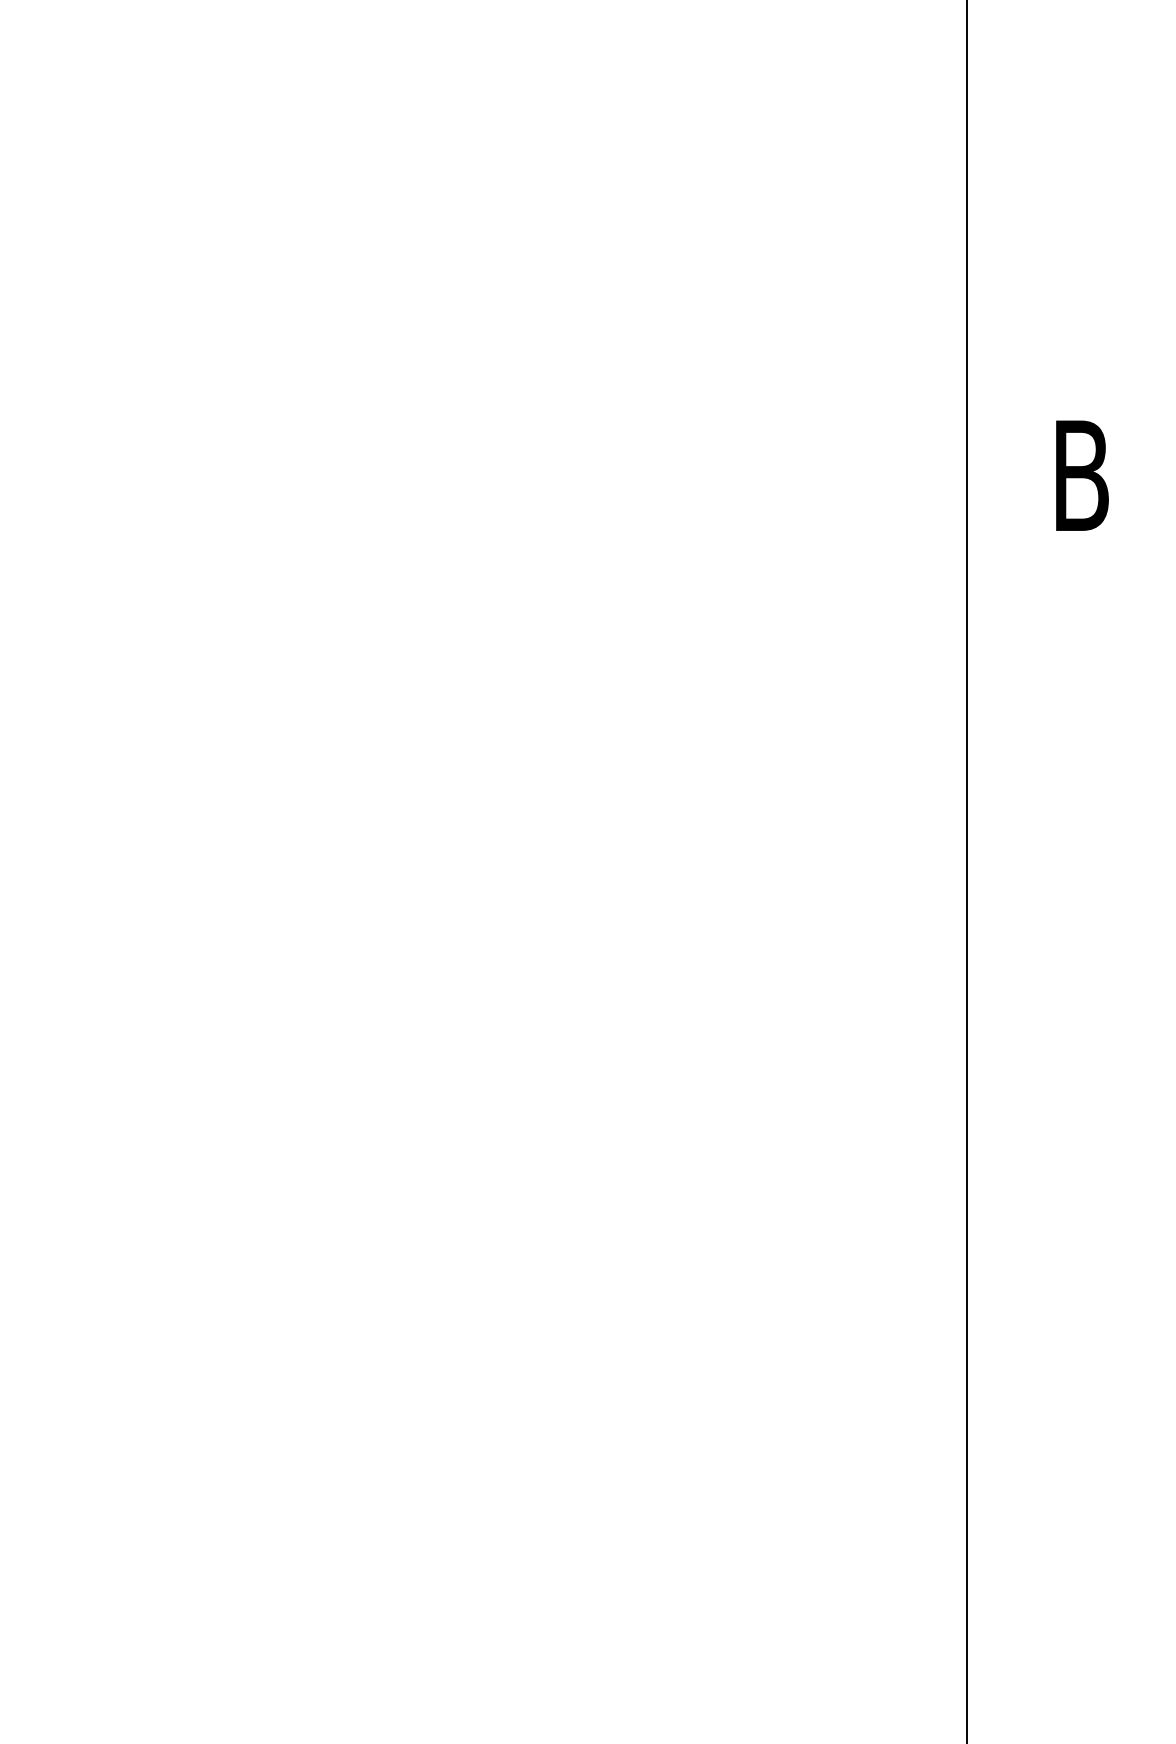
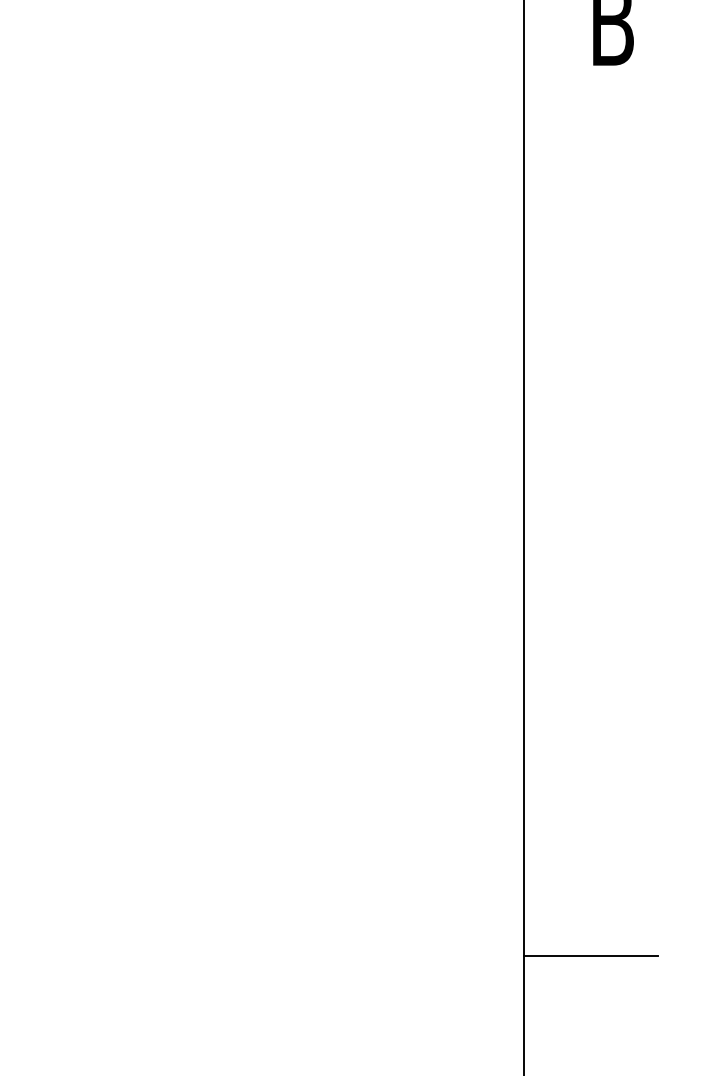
line: (1053, 1684) -> (591, 956), added

